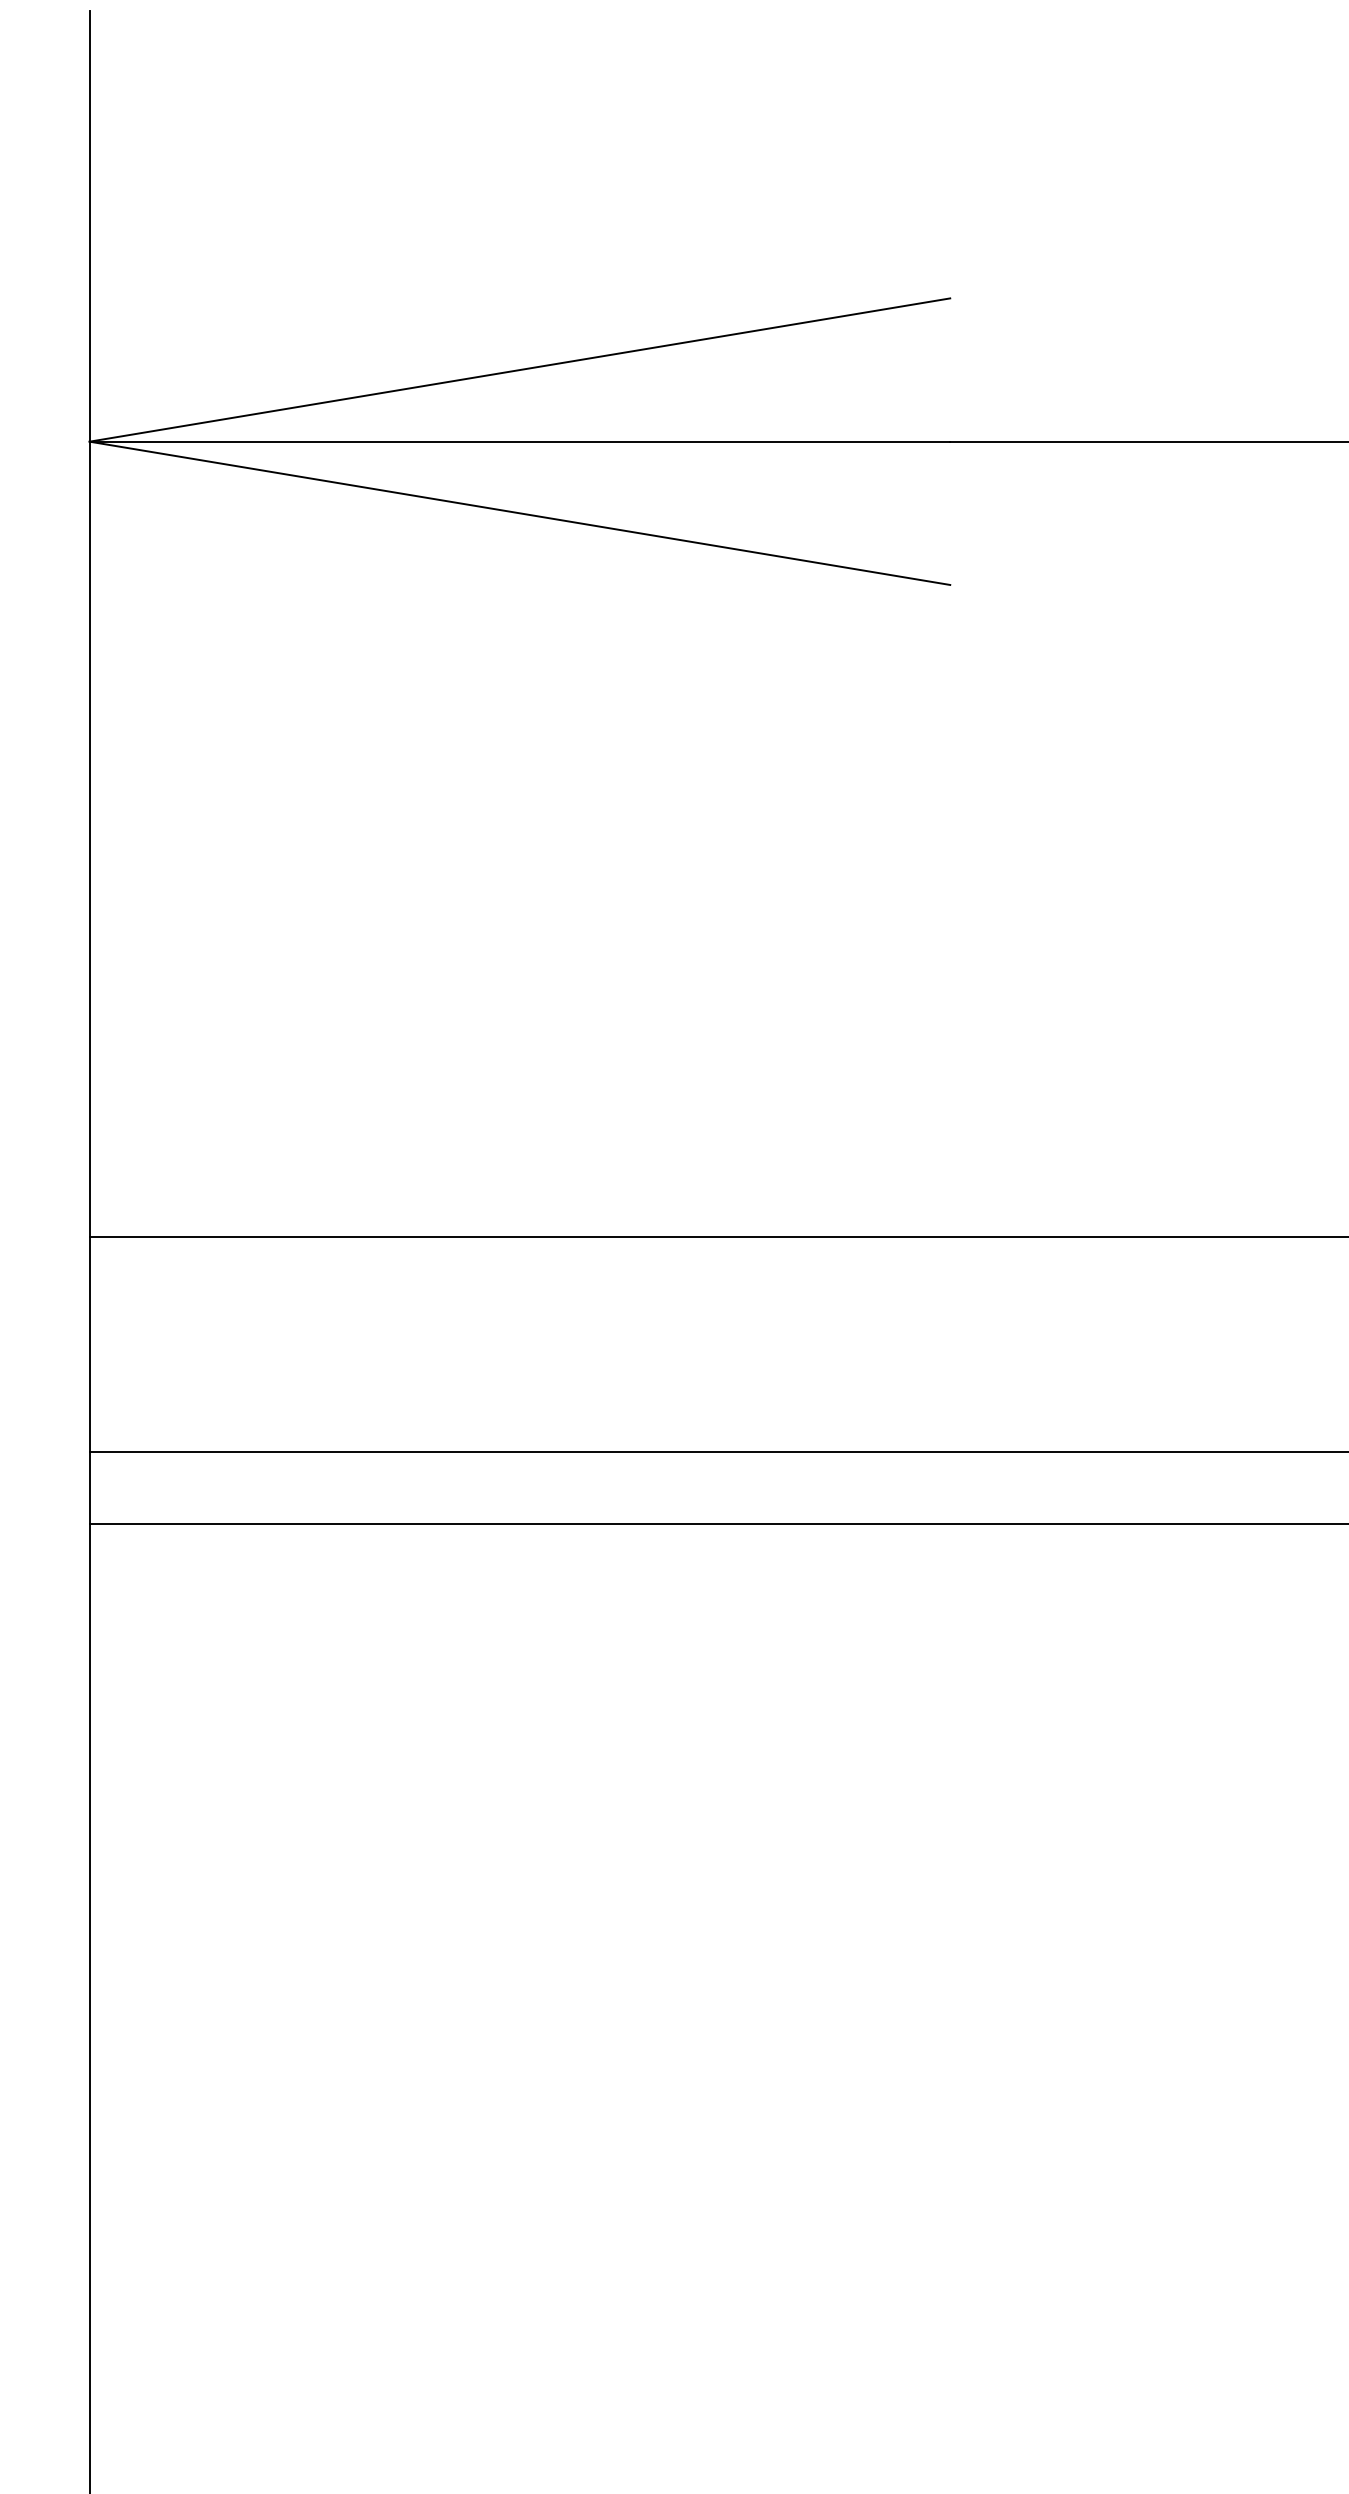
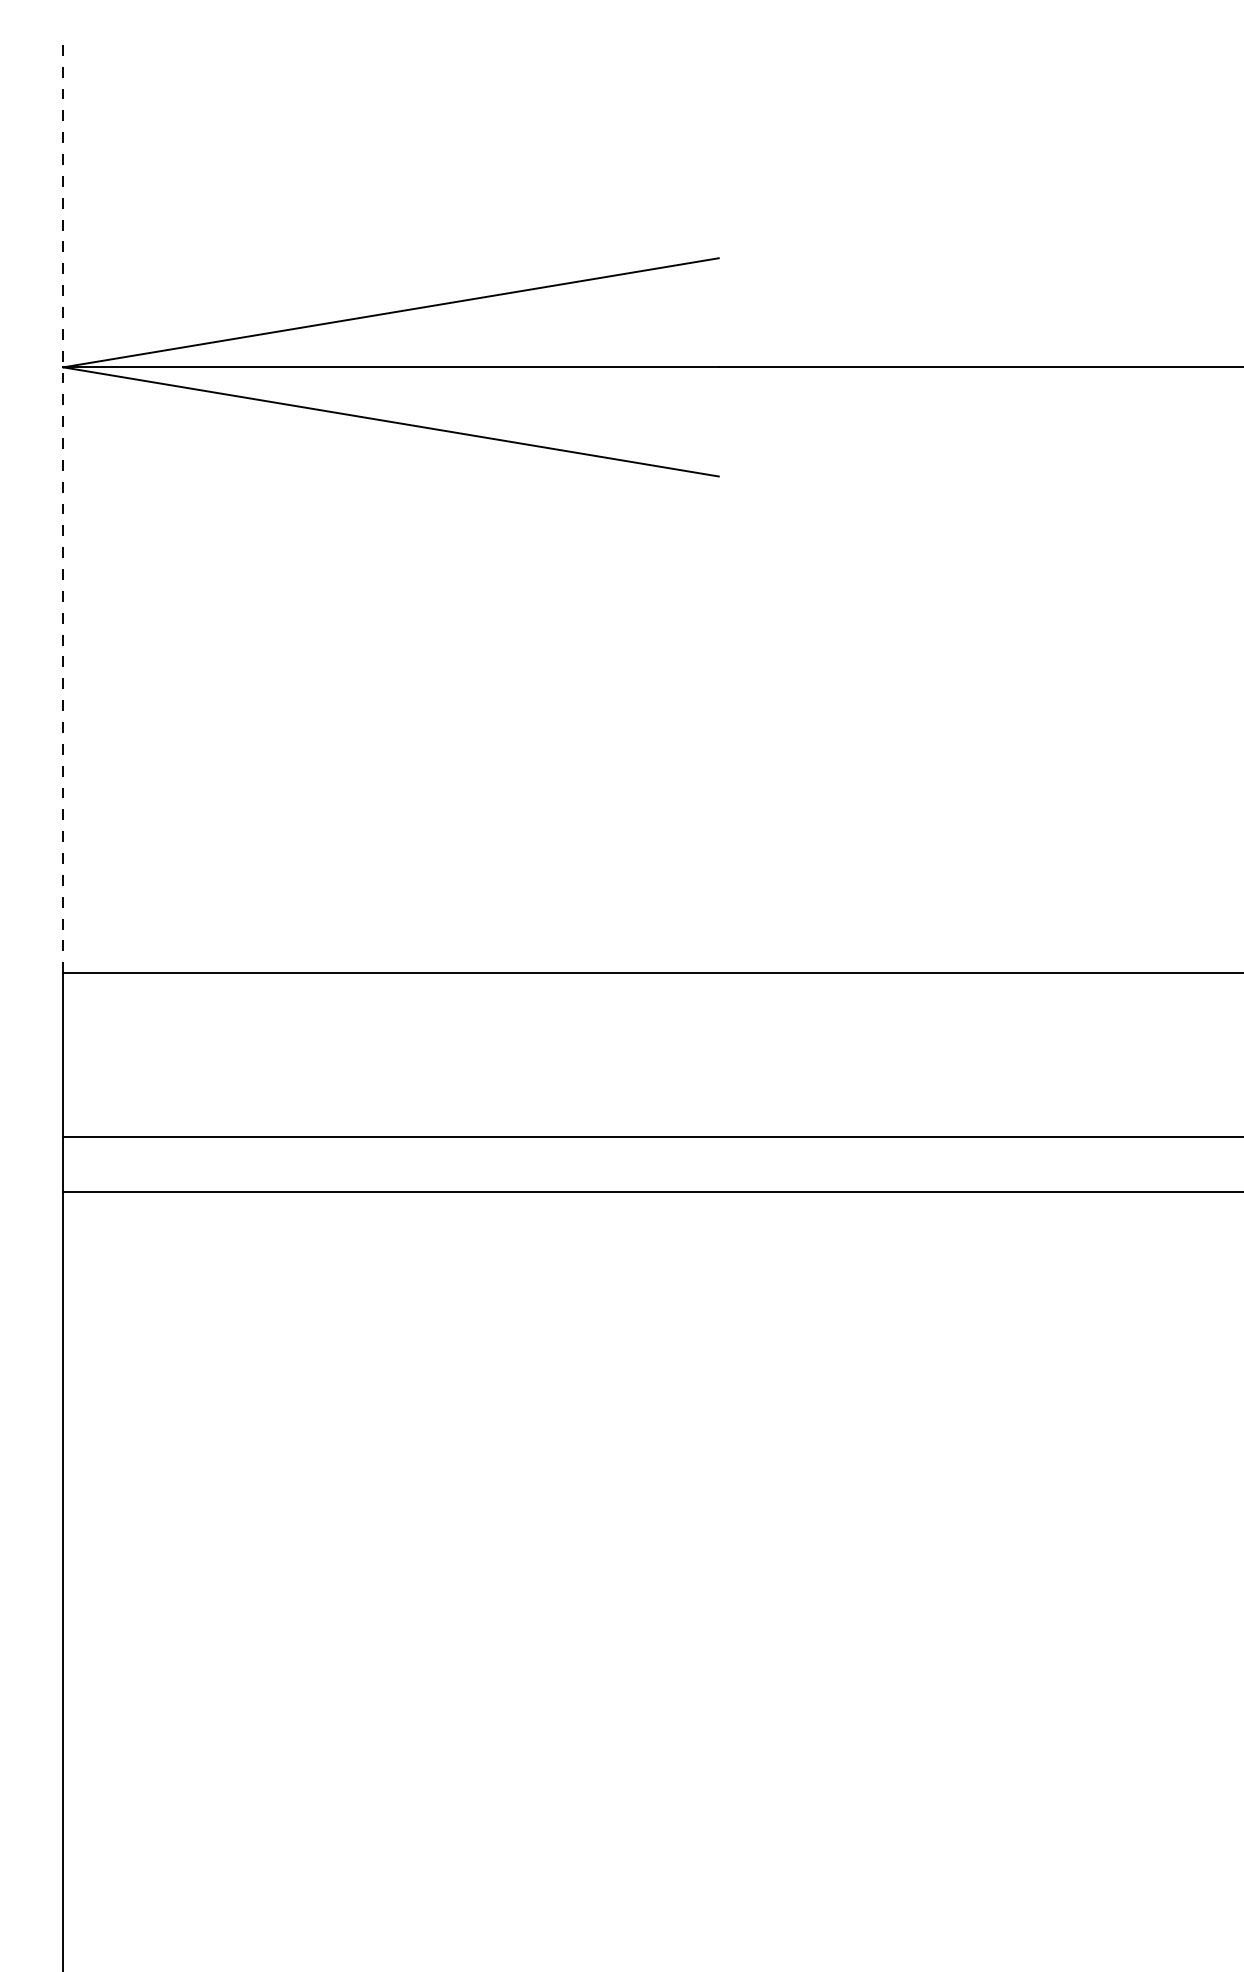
line: (89, 624) -> (63, 506), solid -> dashed

